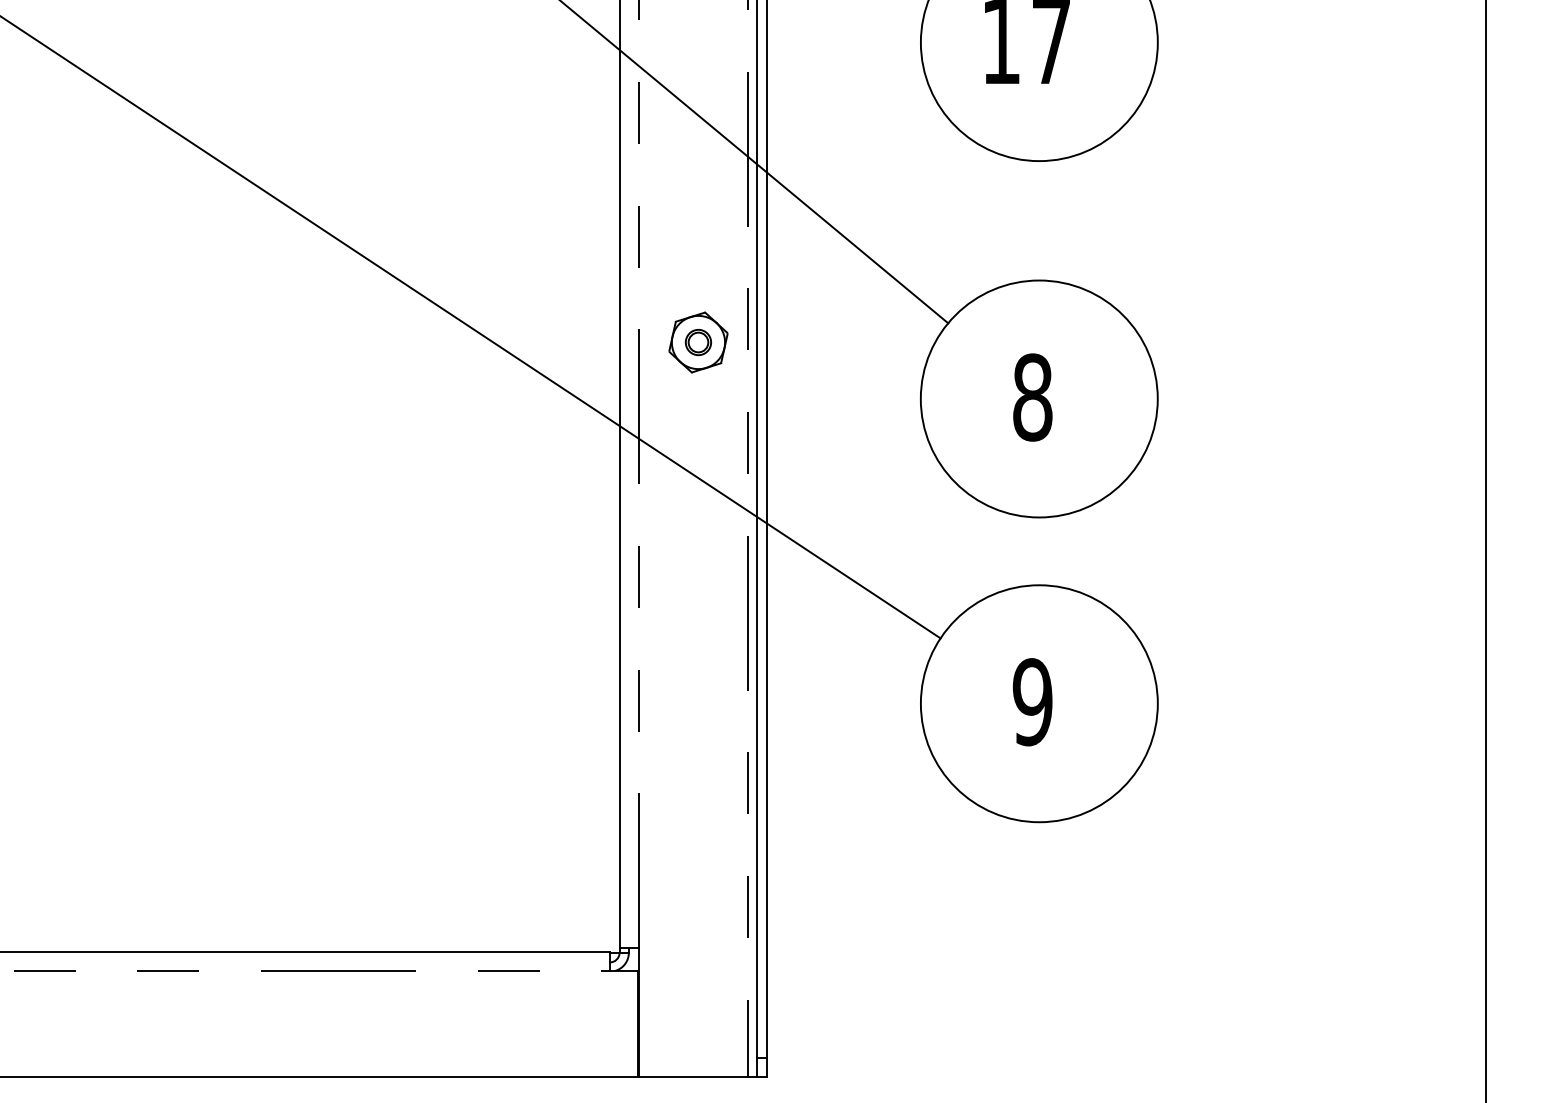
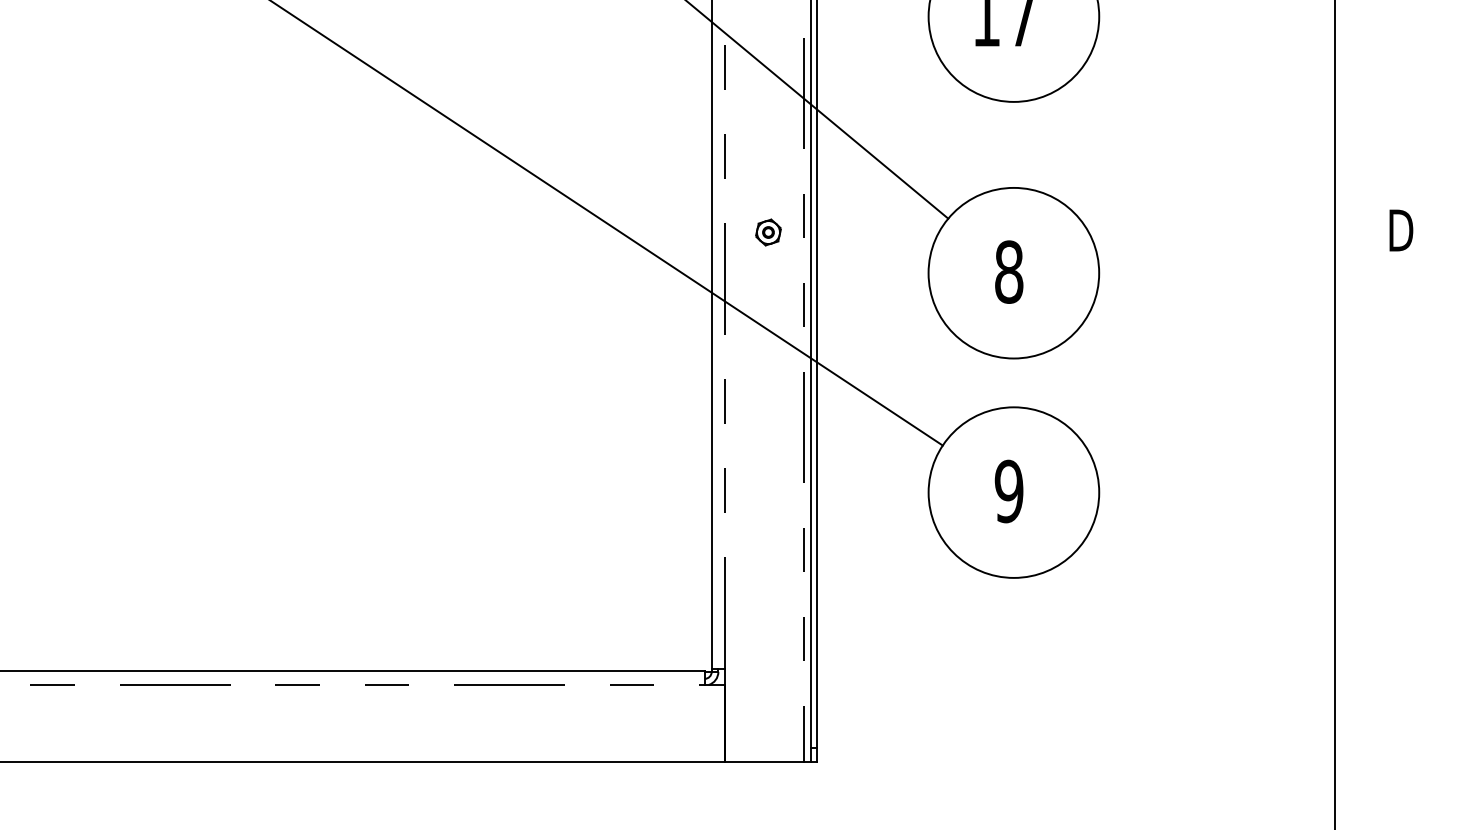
part: (698, 342) -> (768, 232), size x0.6

